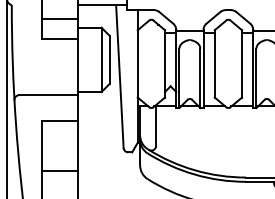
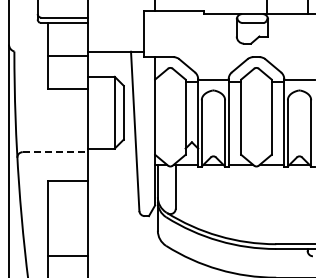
line: (59, 19) -> (67, 55), moved
line: (48, 95) -> (55, 152), solid -> dashed
line: (59, 170) -> (67, 256), moved

